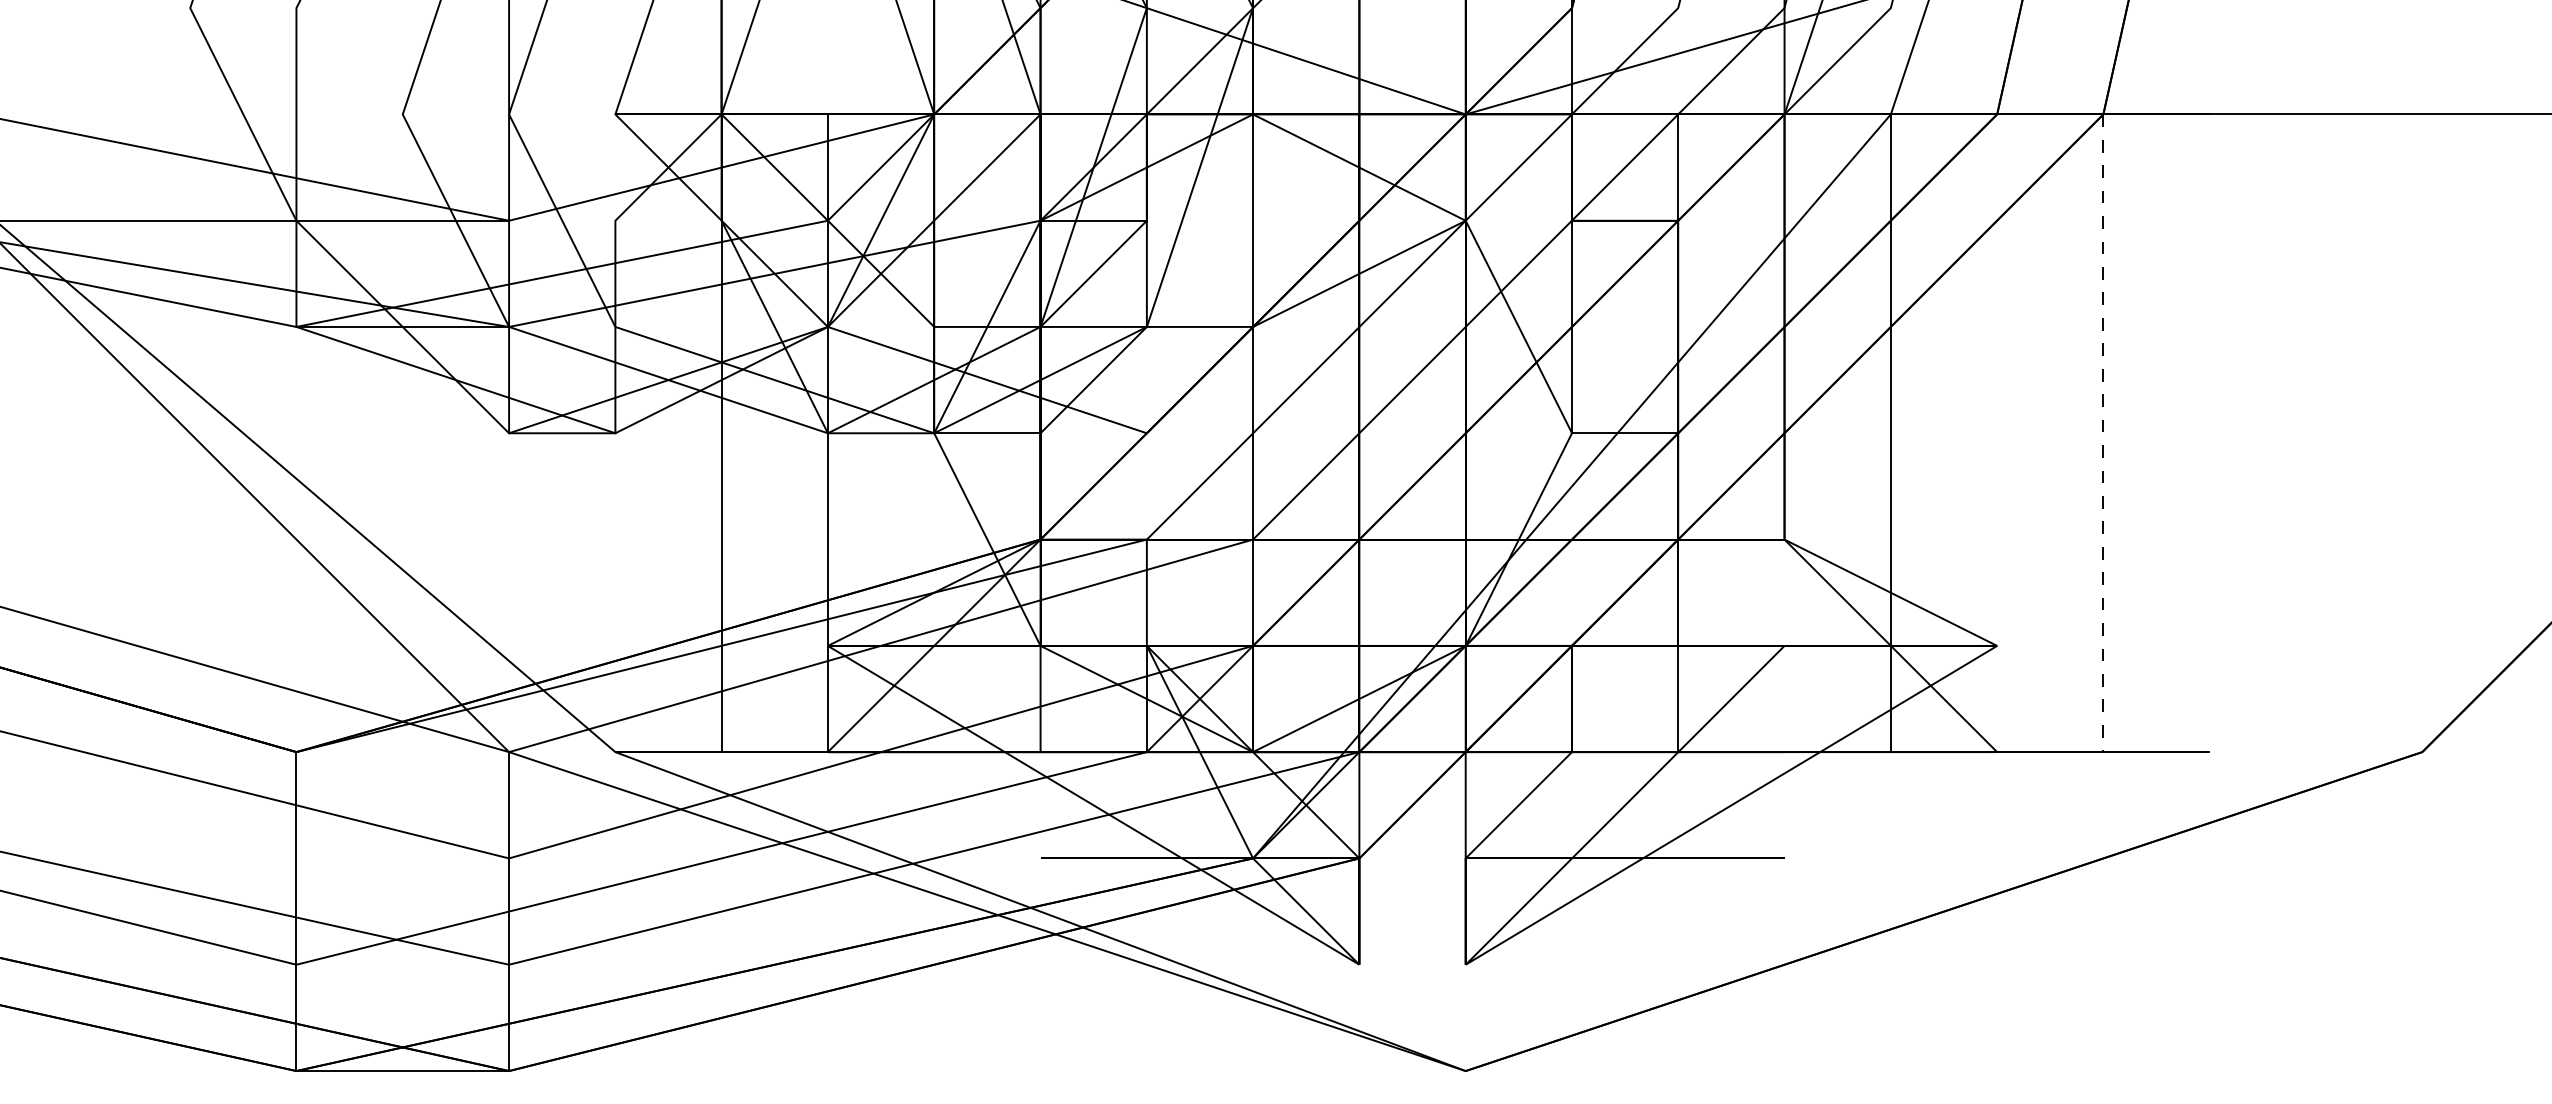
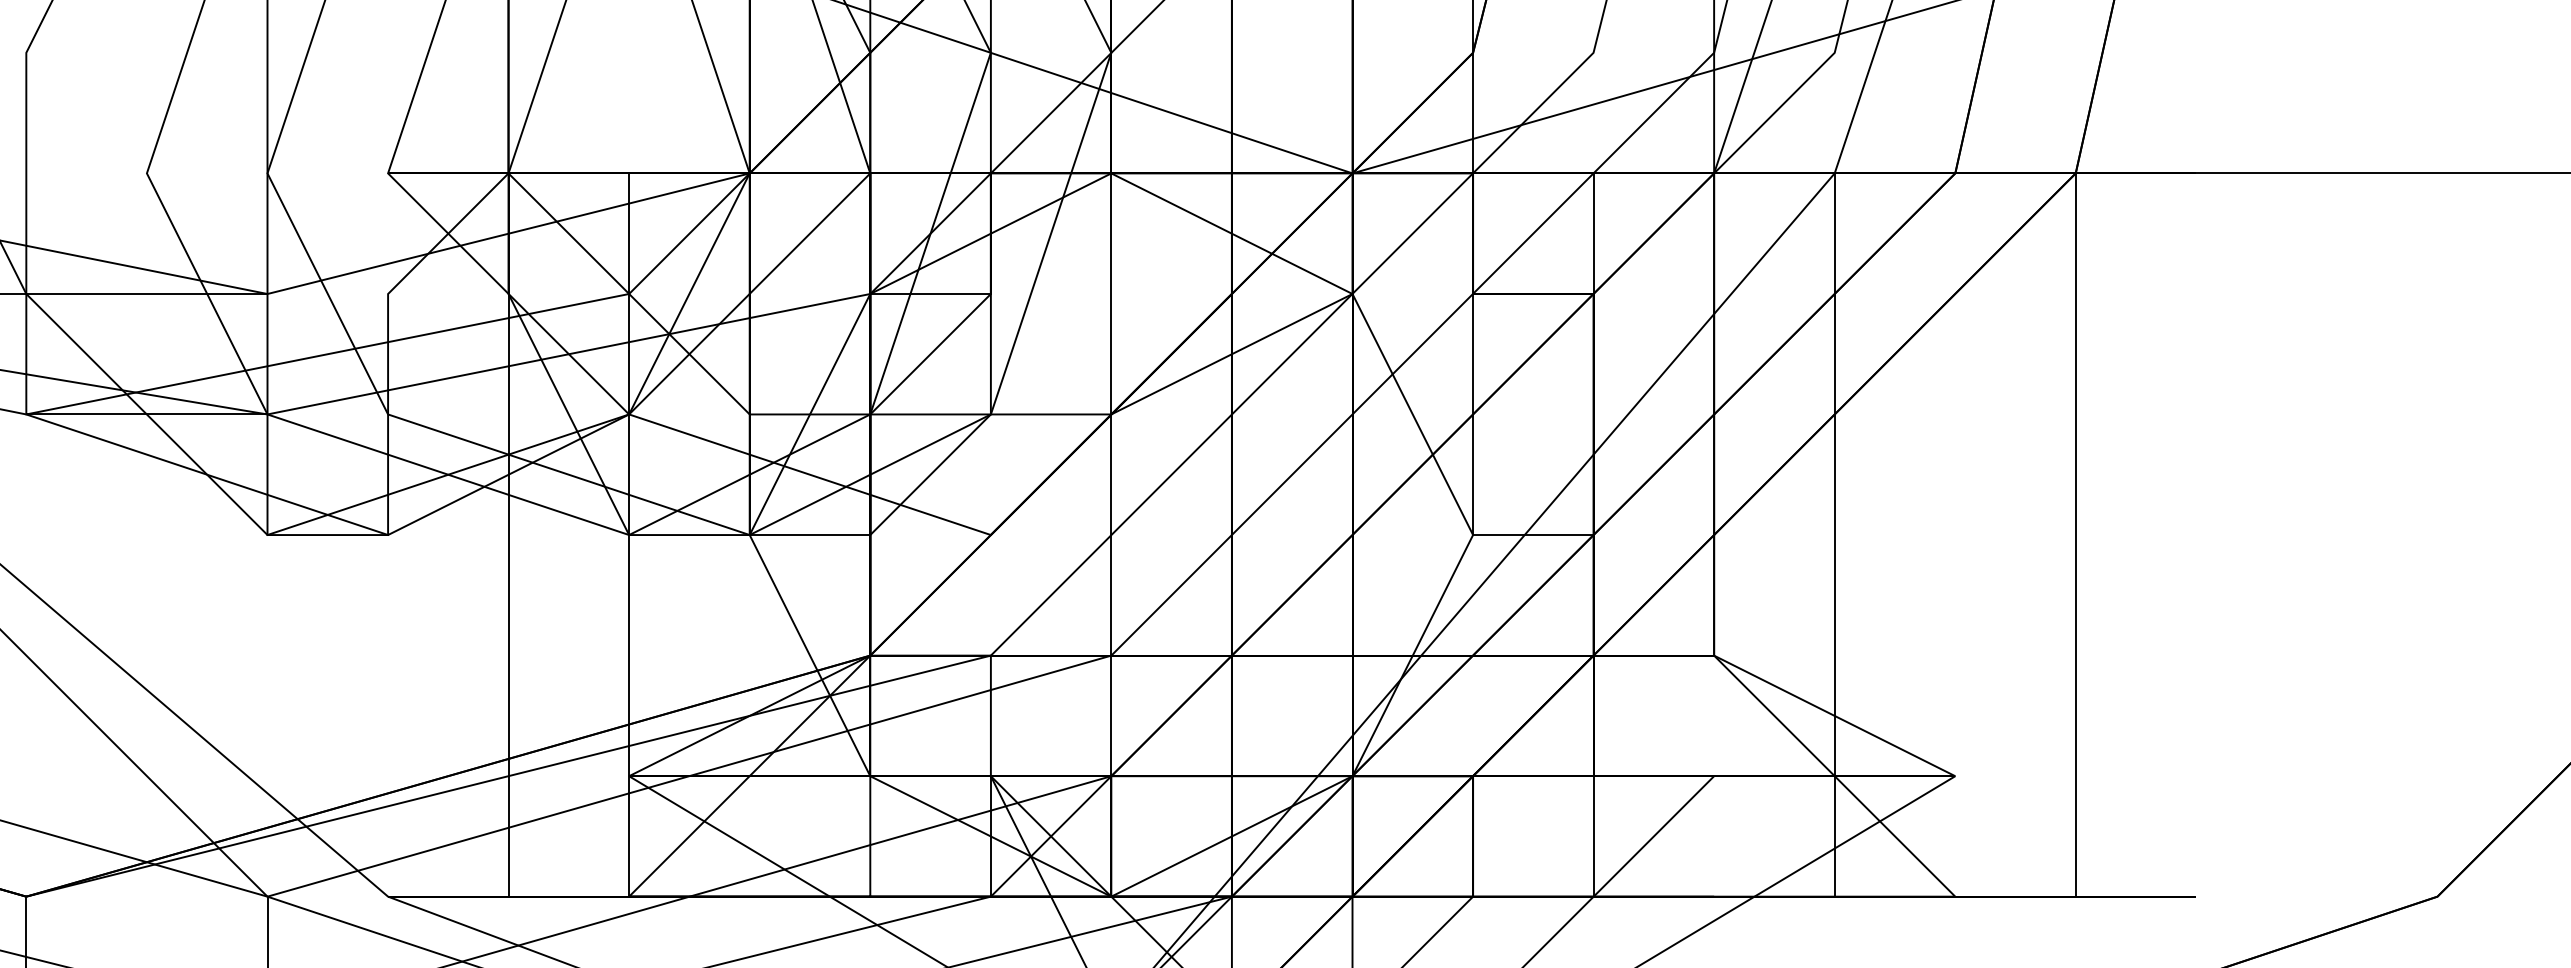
line: (2103, 433) -> (2075, 535), dashed -> solid

